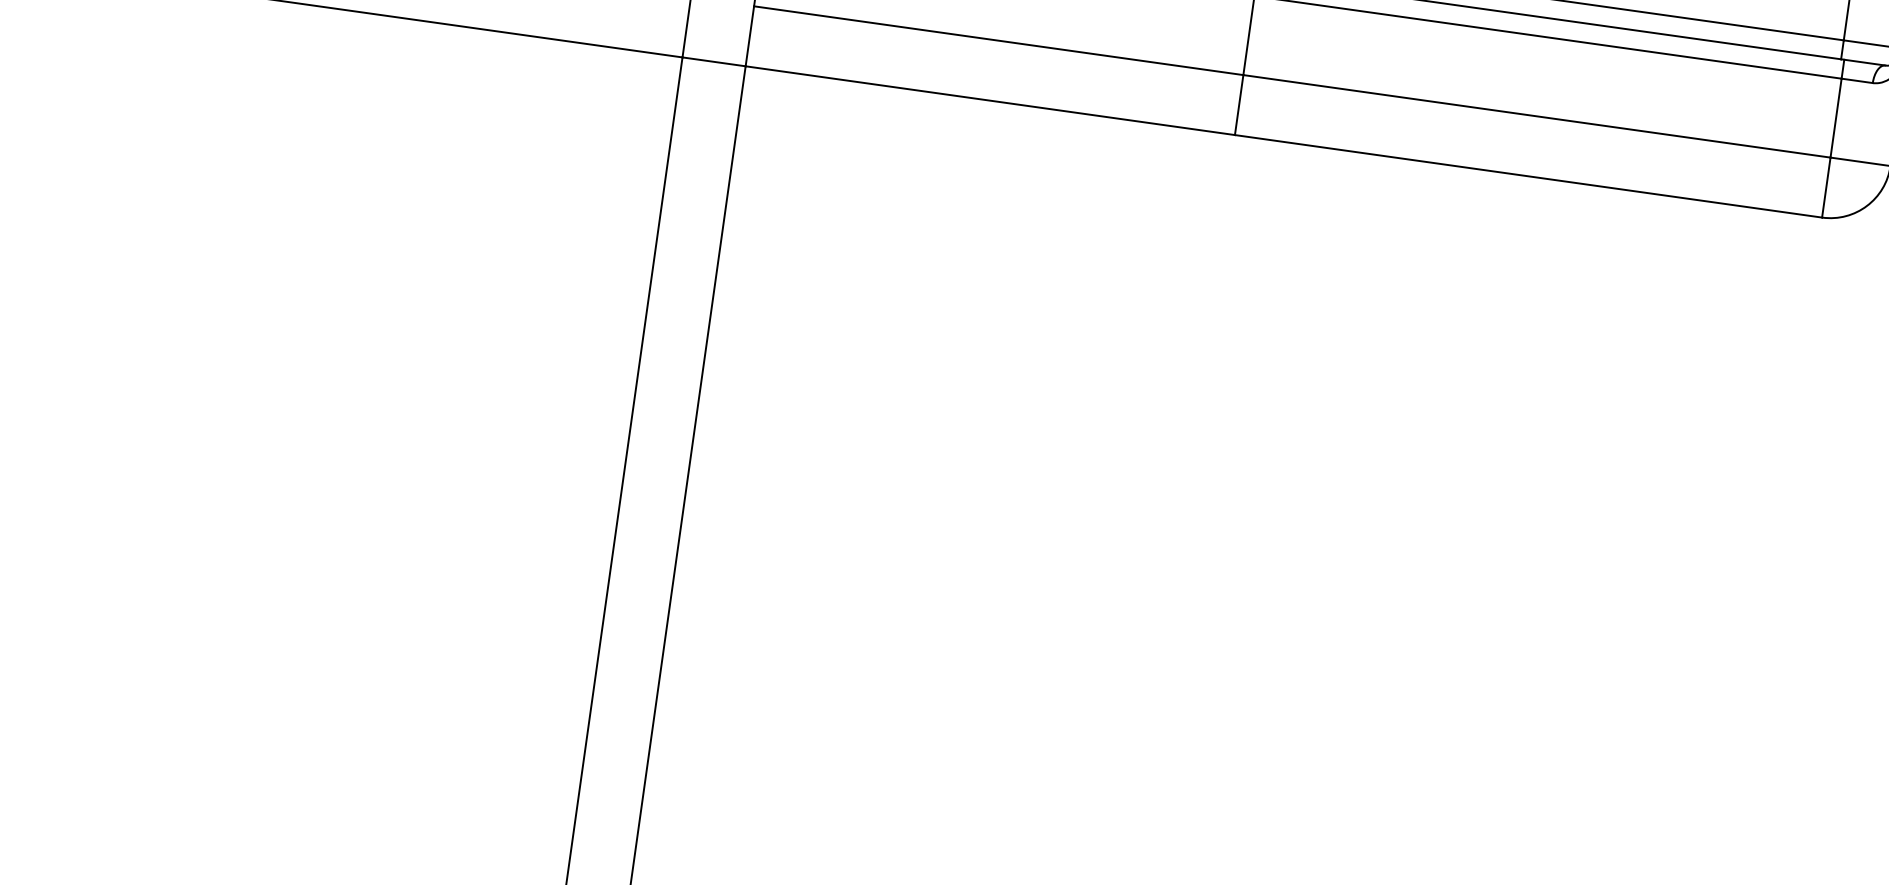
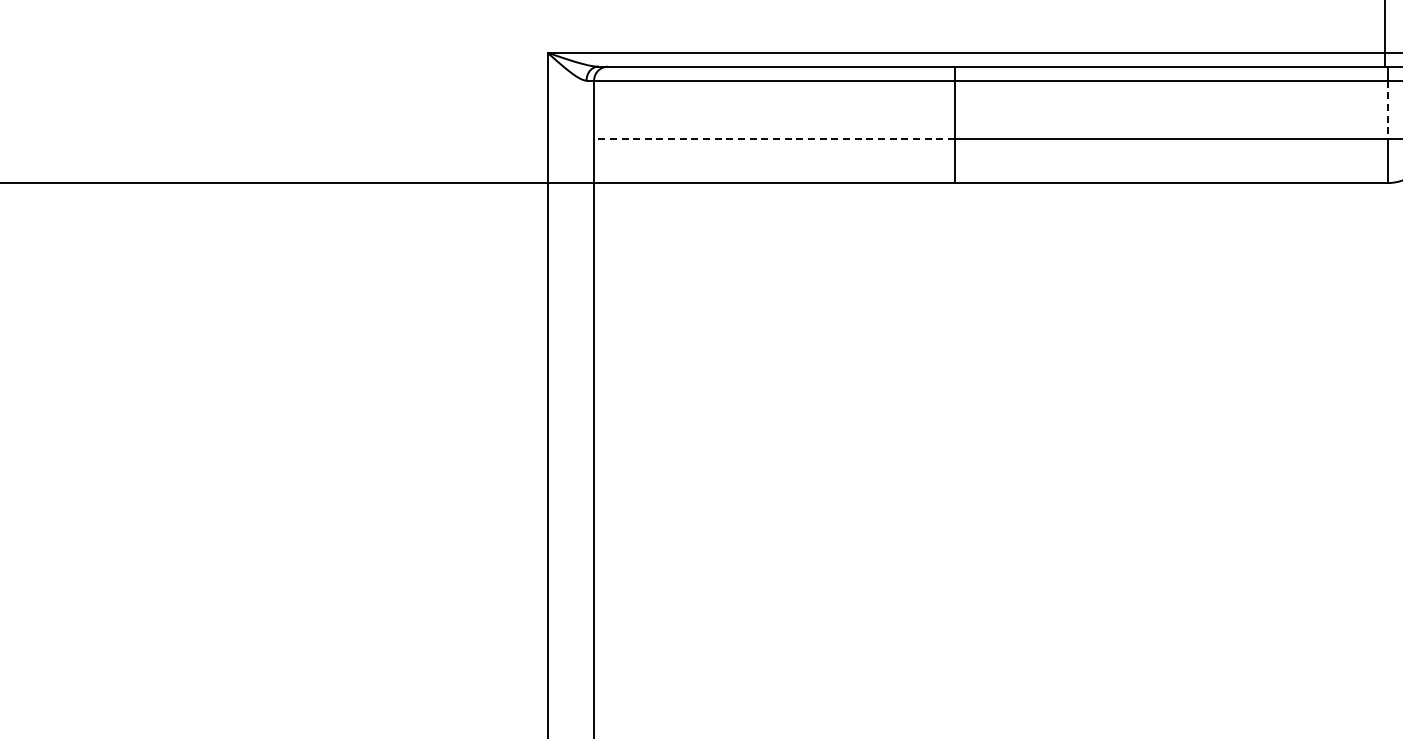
line: (997, 40) -> (773, 138), solid -> dashed
line: (1835, 119) -> (1387, 110), solid -> dashed

